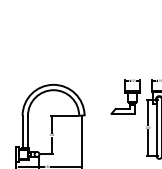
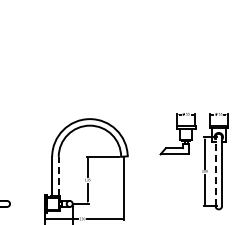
line: (156, 127) -> (215, 171), solid -> dashed
line: (27, 131) -> (58, 176), solid -> dashed

